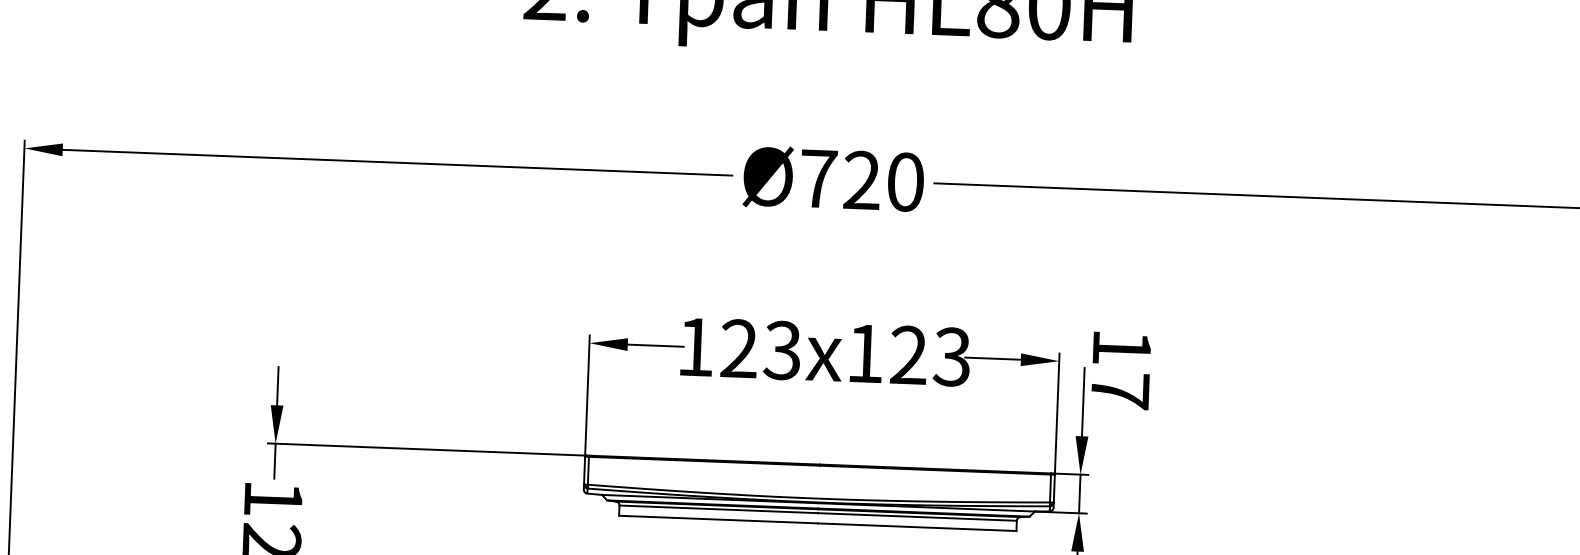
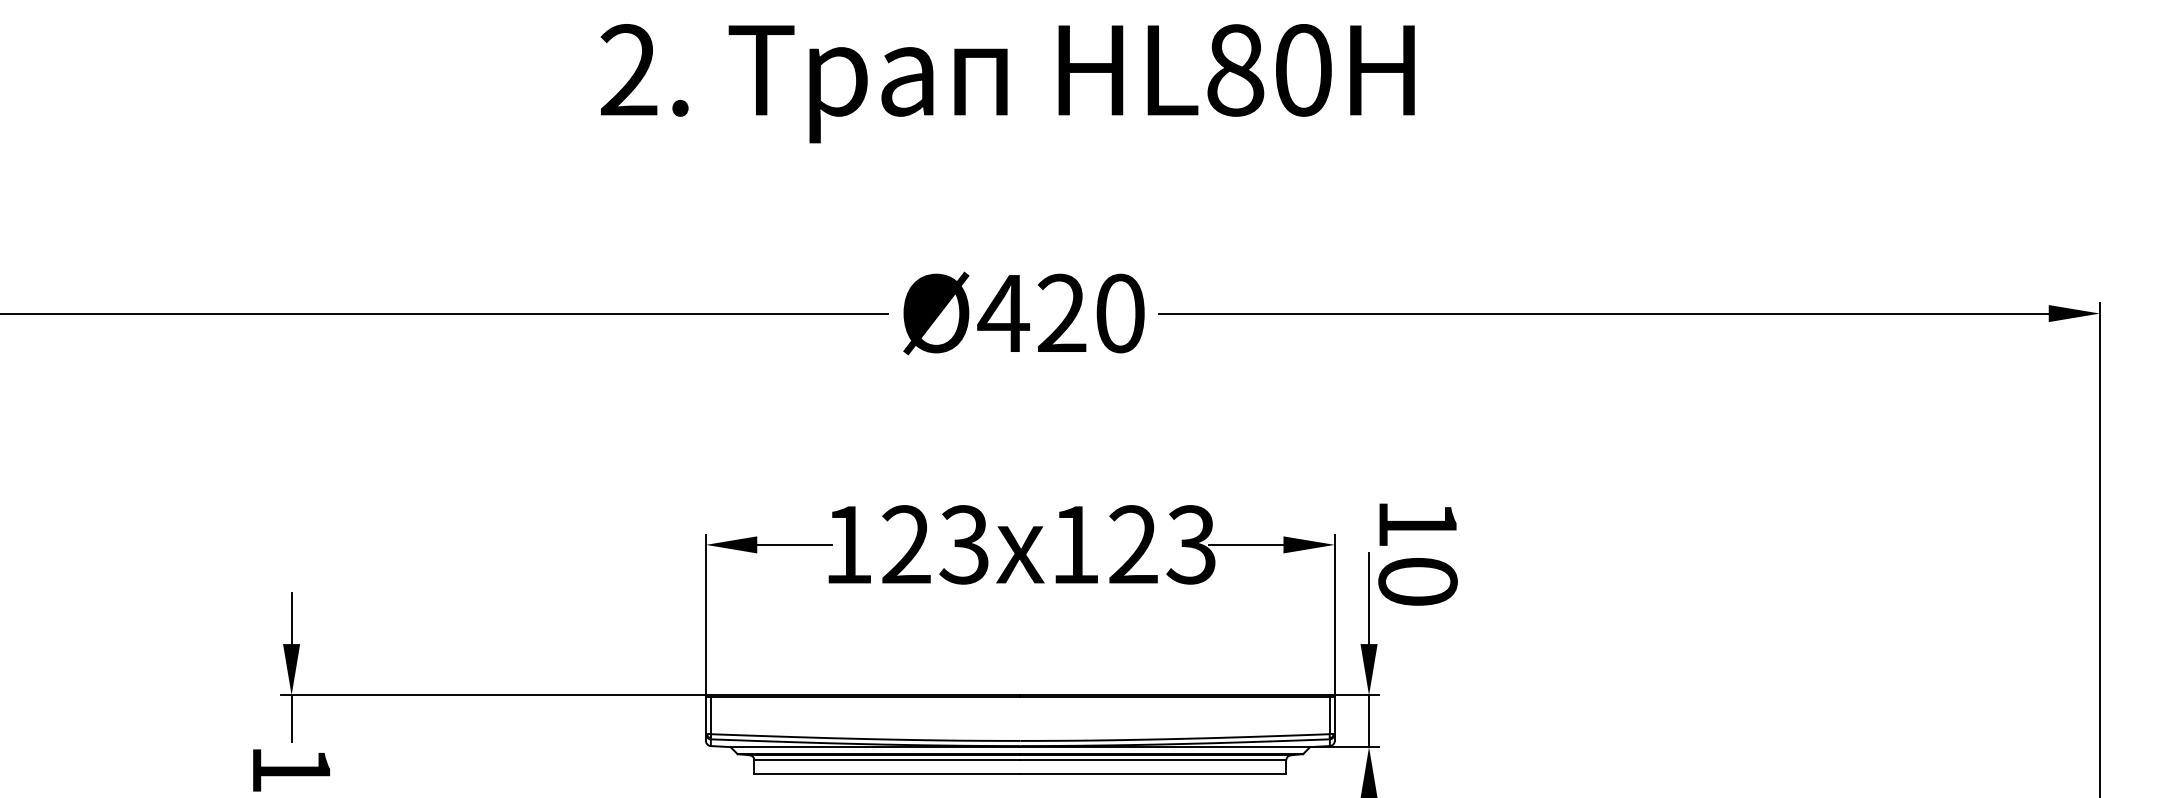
text: (818, 178) -> (1003, 313), Ø720 -> Ø420
text: (1119, 390) -> (1417, 581), 17 -> 10

